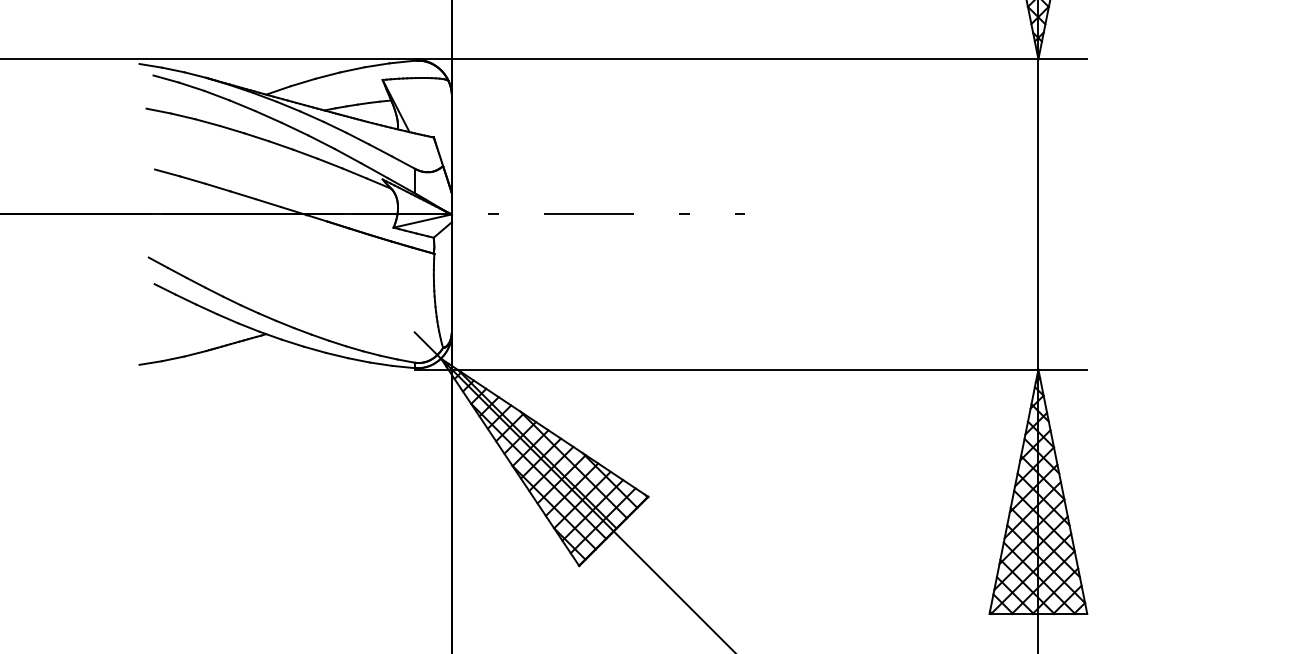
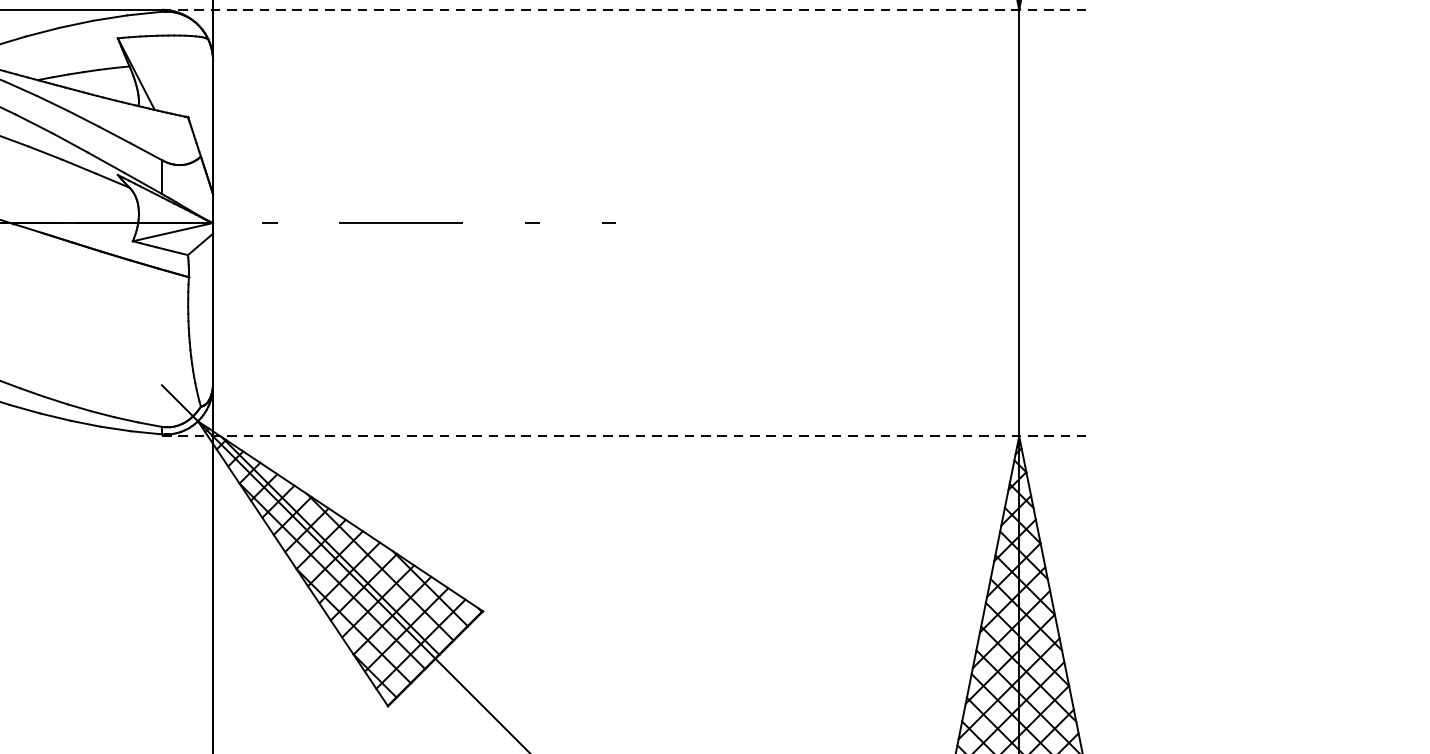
line: (750, 59) -> (623, 10), solid -> dashed
line: (751, 369) -> (624, 436), solid -> dashed

